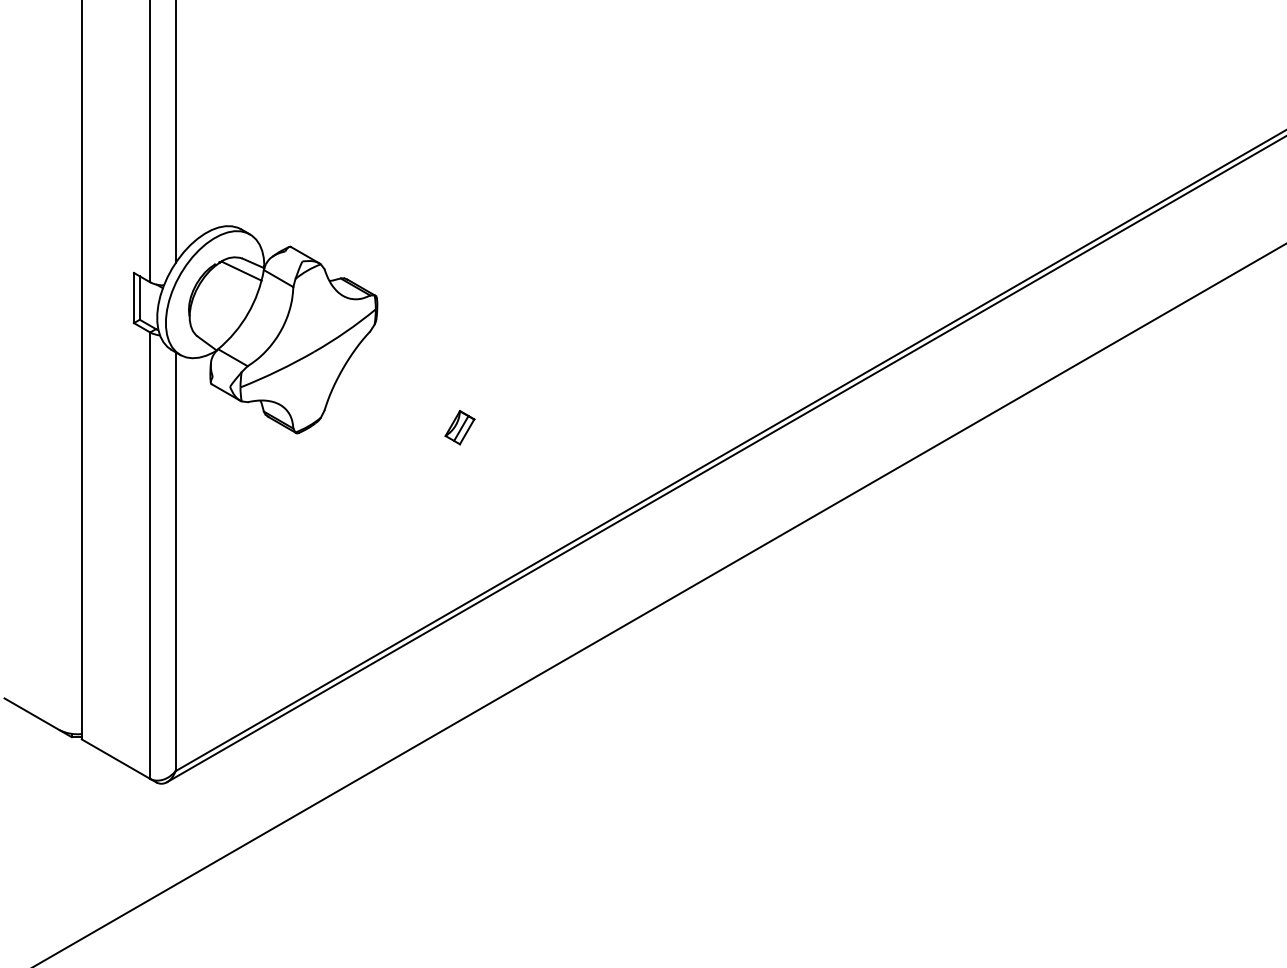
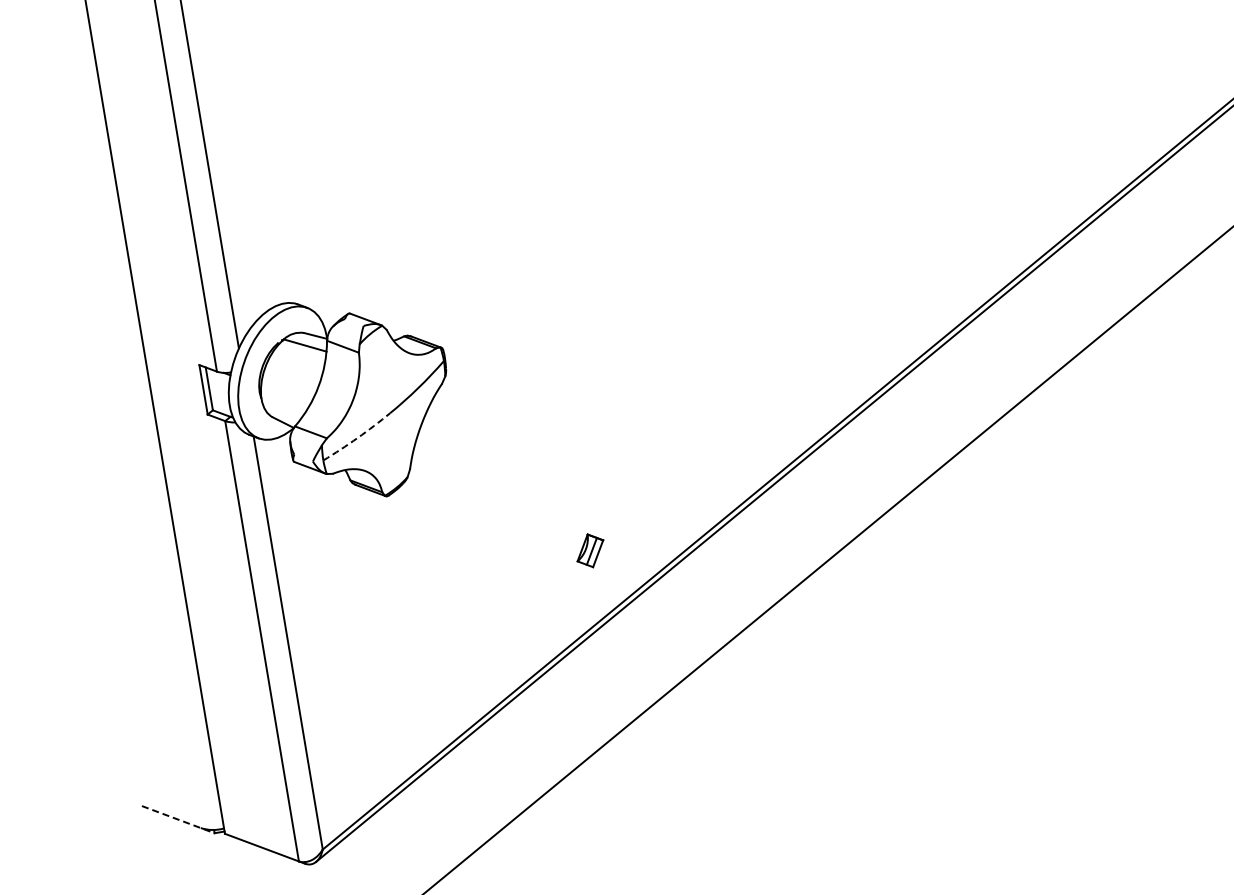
arc: (277, 371) -> (357, 438), solid -> dashed
part: (459, 427) -> (589, 550), moved
line: (38, 717) -> (178, 819), solid -> dashed

